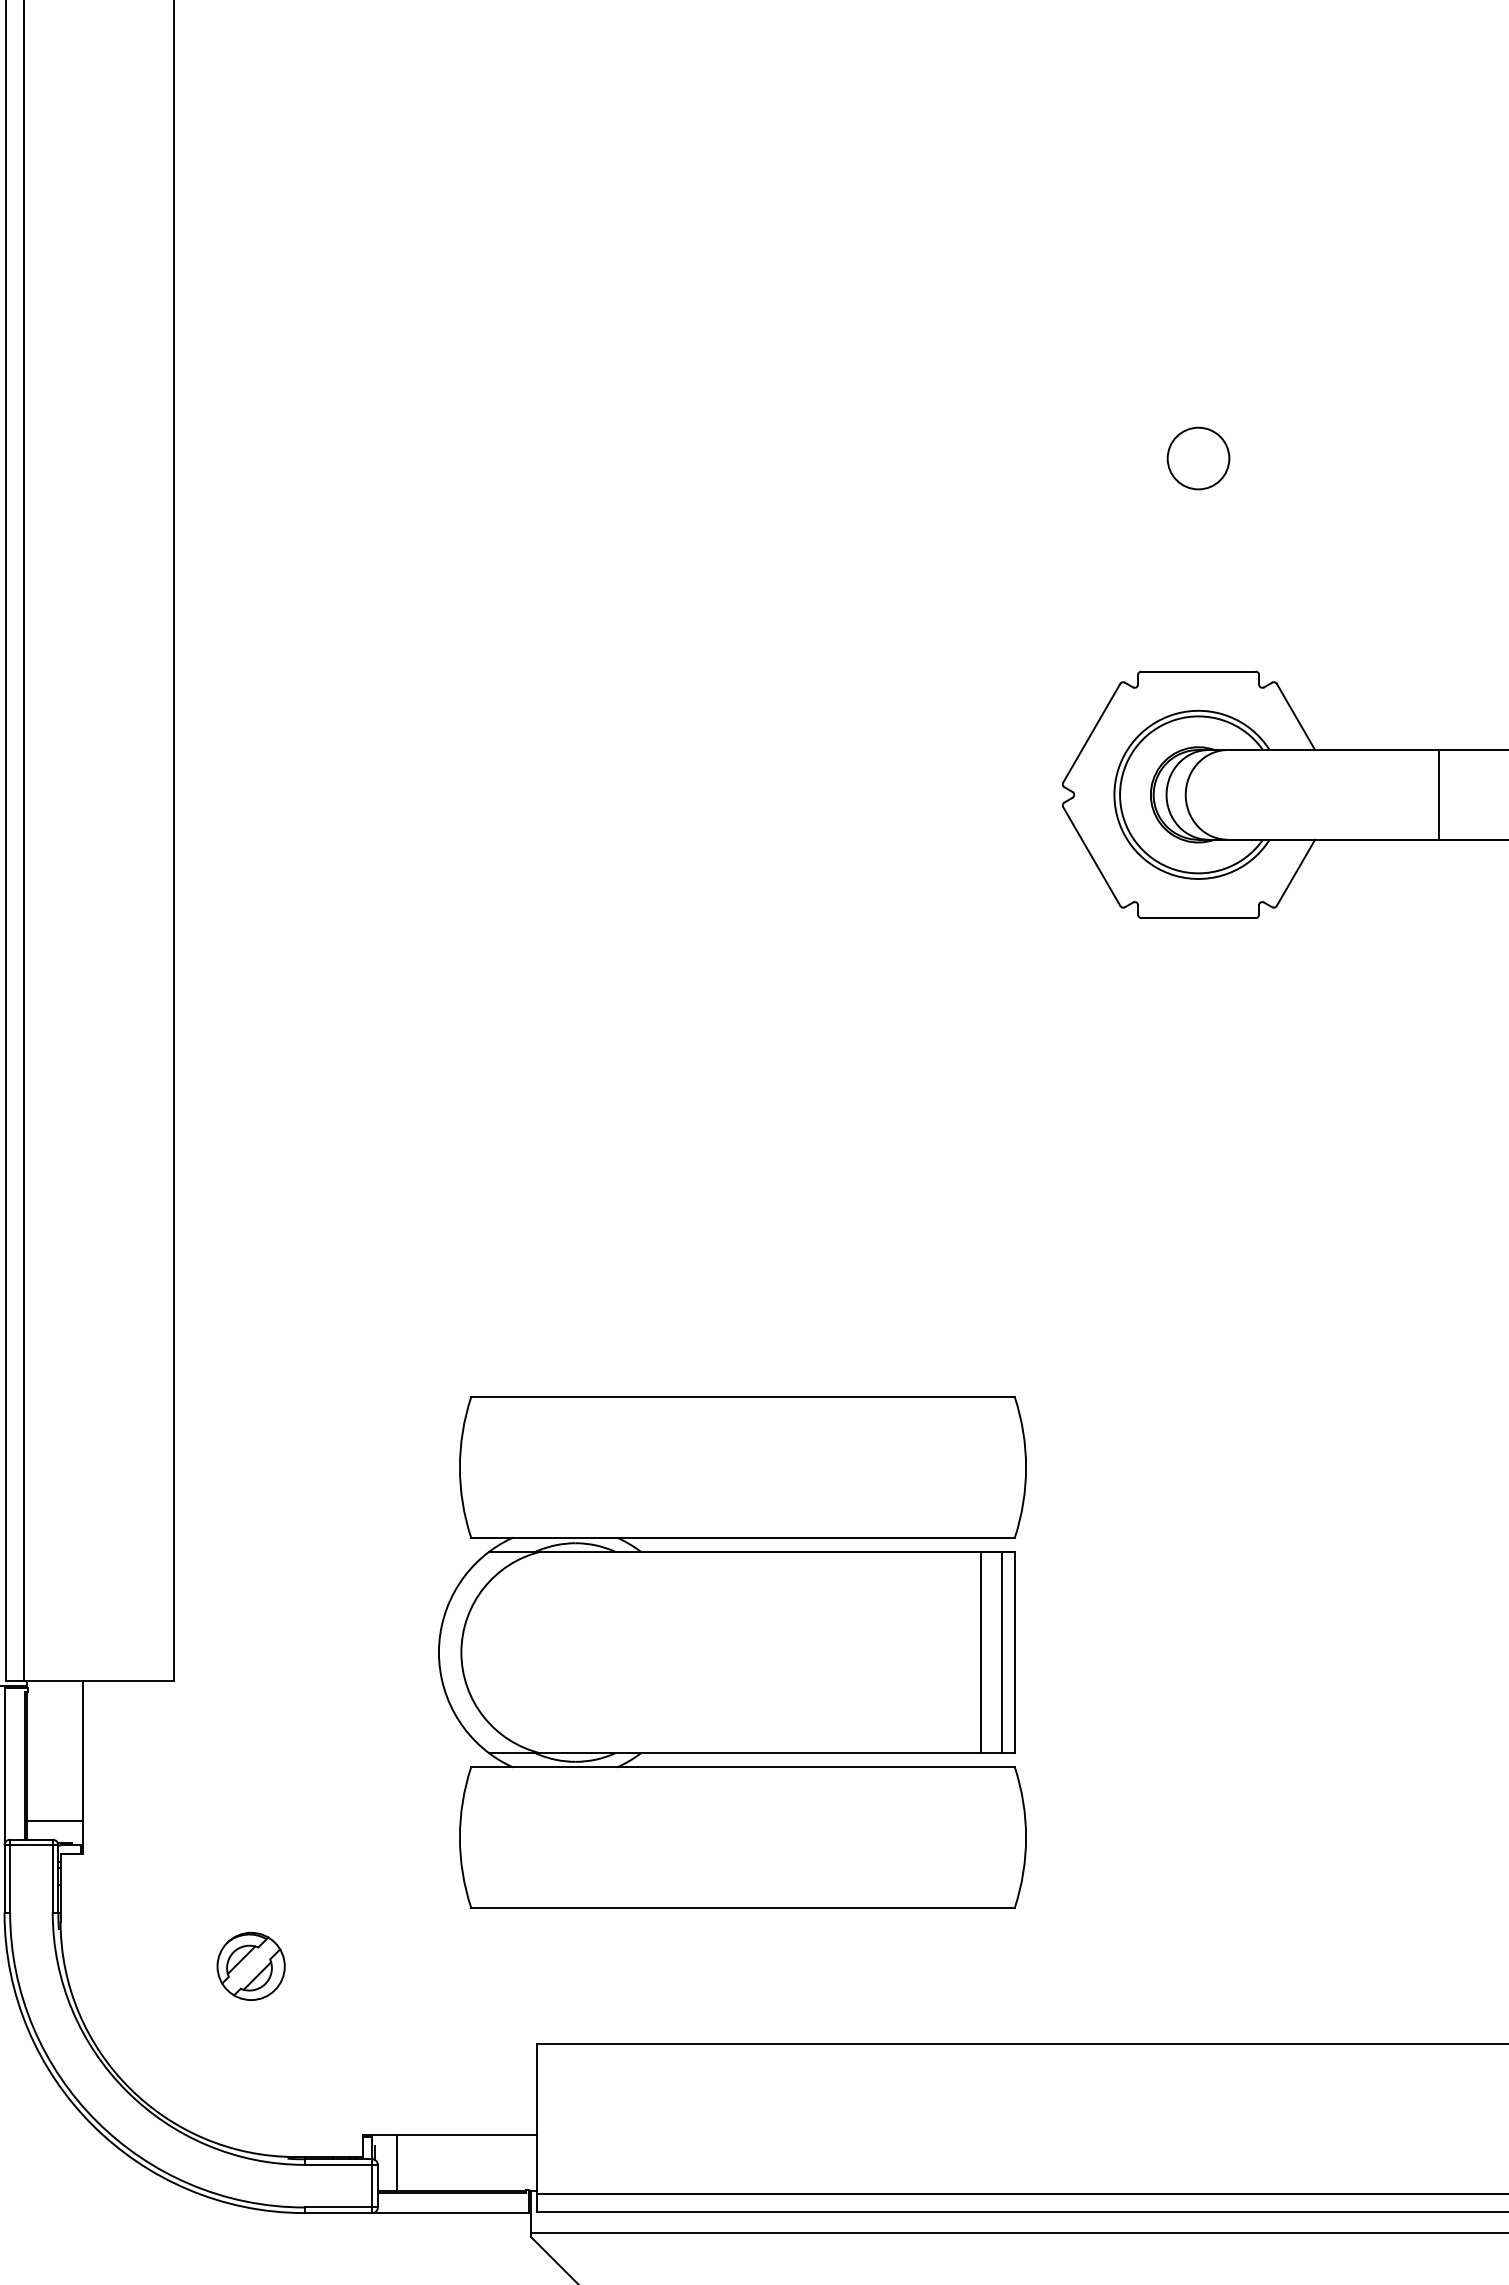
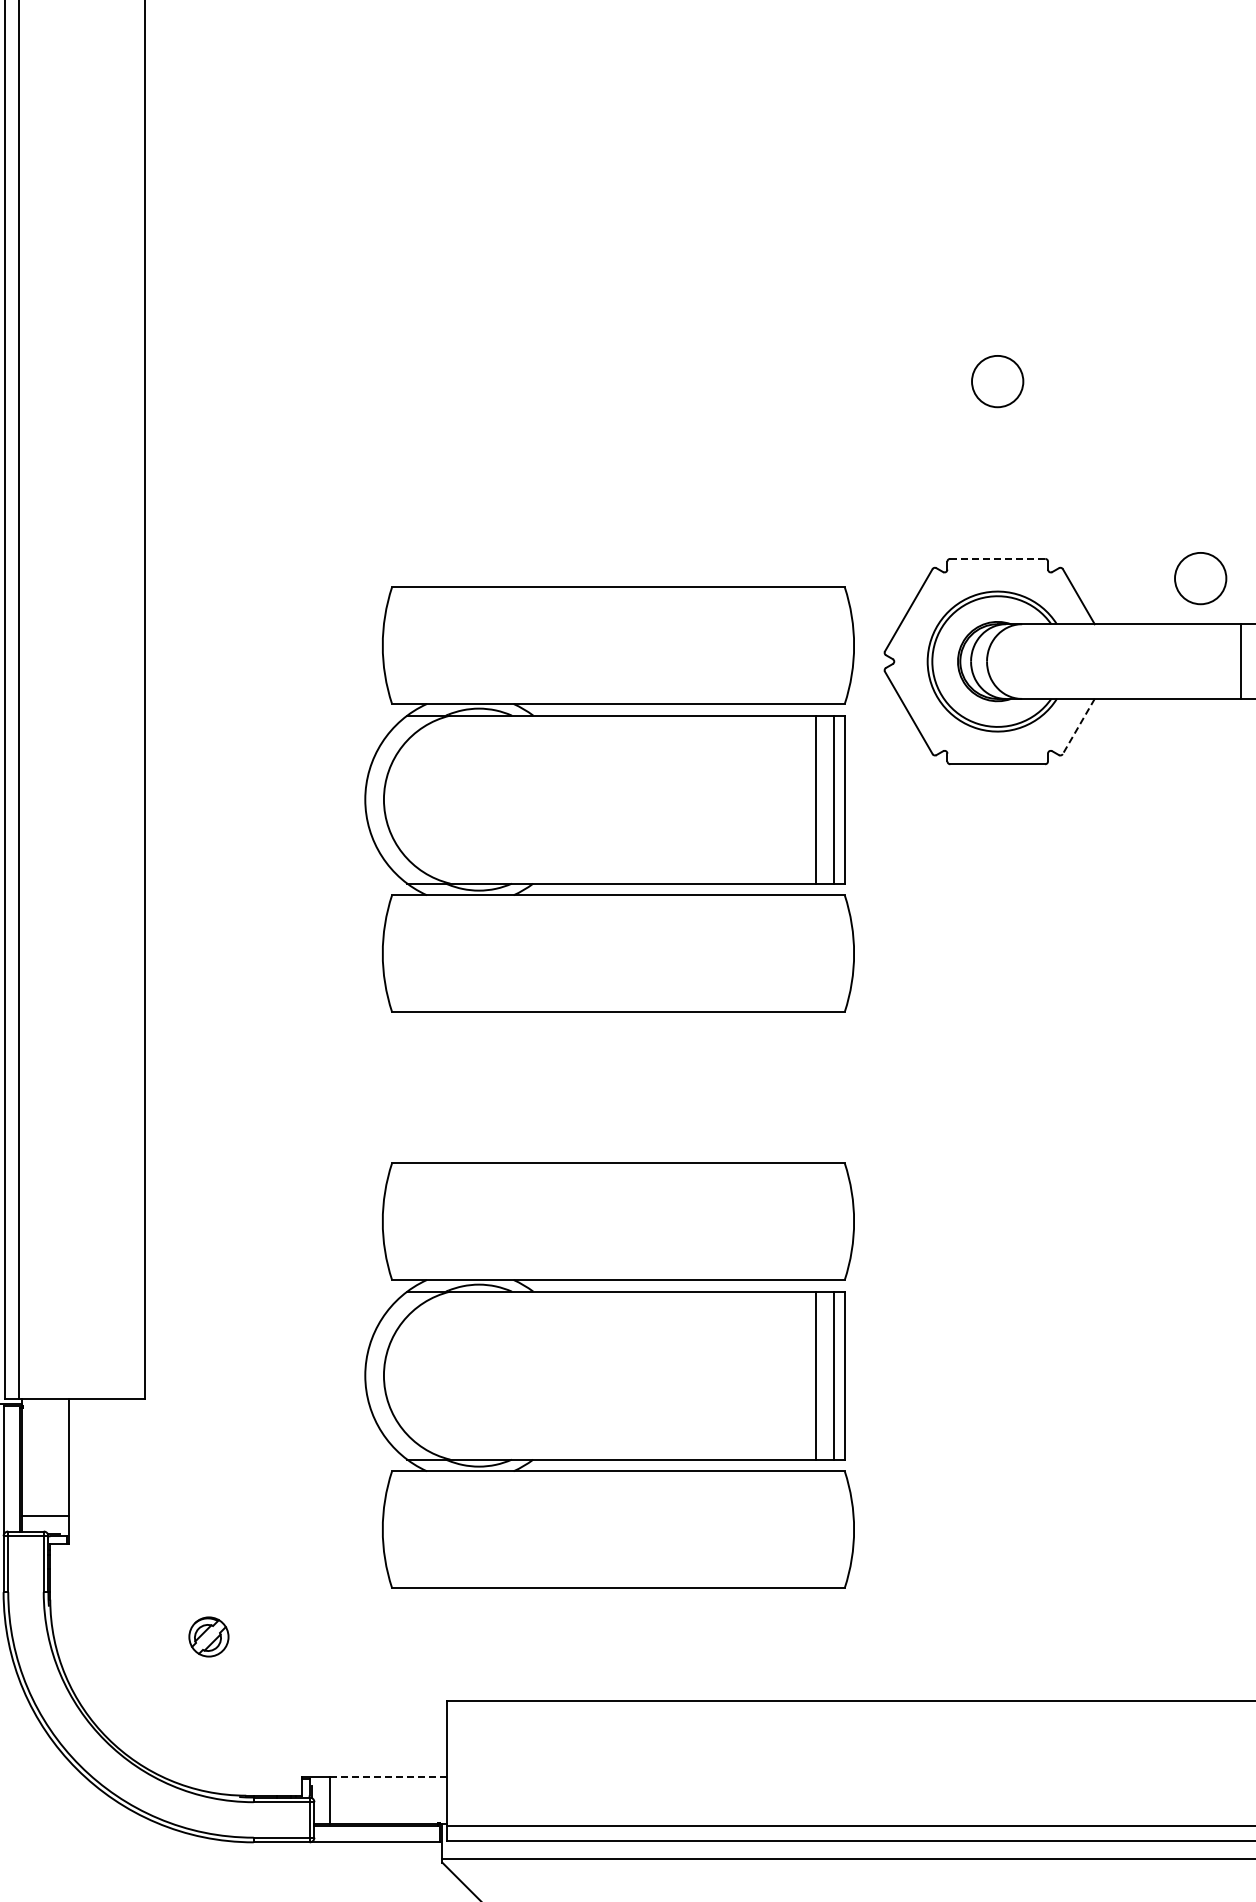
line: (1198, 671) -> (997, 558), solid -> dashed
circle: (1442, 695) -> (1200, 578), added
line: (1438, 794) -> (1240, 661), moved
line: (1295, 872) -> (1078, 726), solid -> dashed
part: (732, 960) -> (609, 799), added
part: (250, 1965) -> (208, 1636), size x0.7
line: (466, 2135) -> (388, 1777), solid -> dashed

